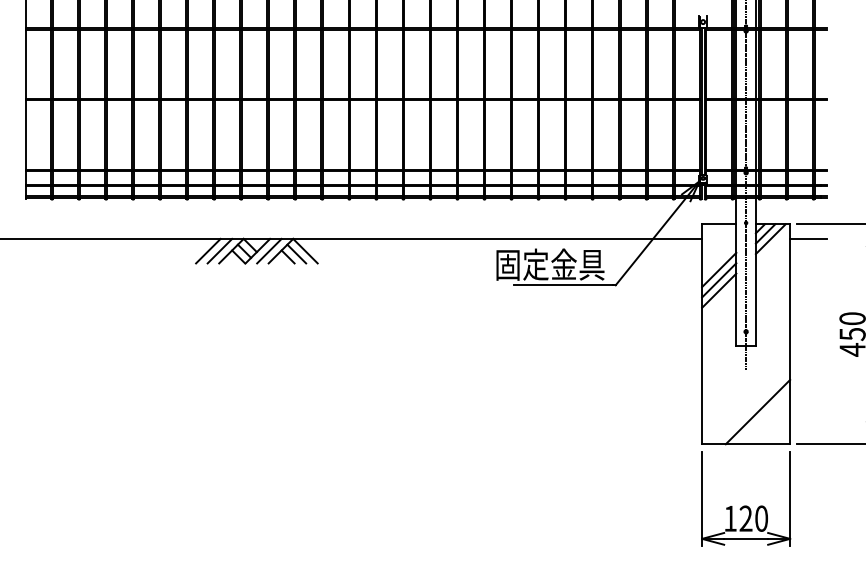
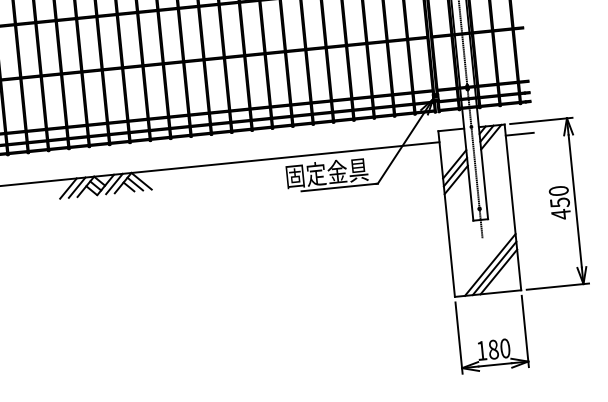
line: (752, 406) -> (490, 264), added
line: (763, 417) -> (499, 272), added
text: (745, 518) -> (493, 349), 120 -> 180

